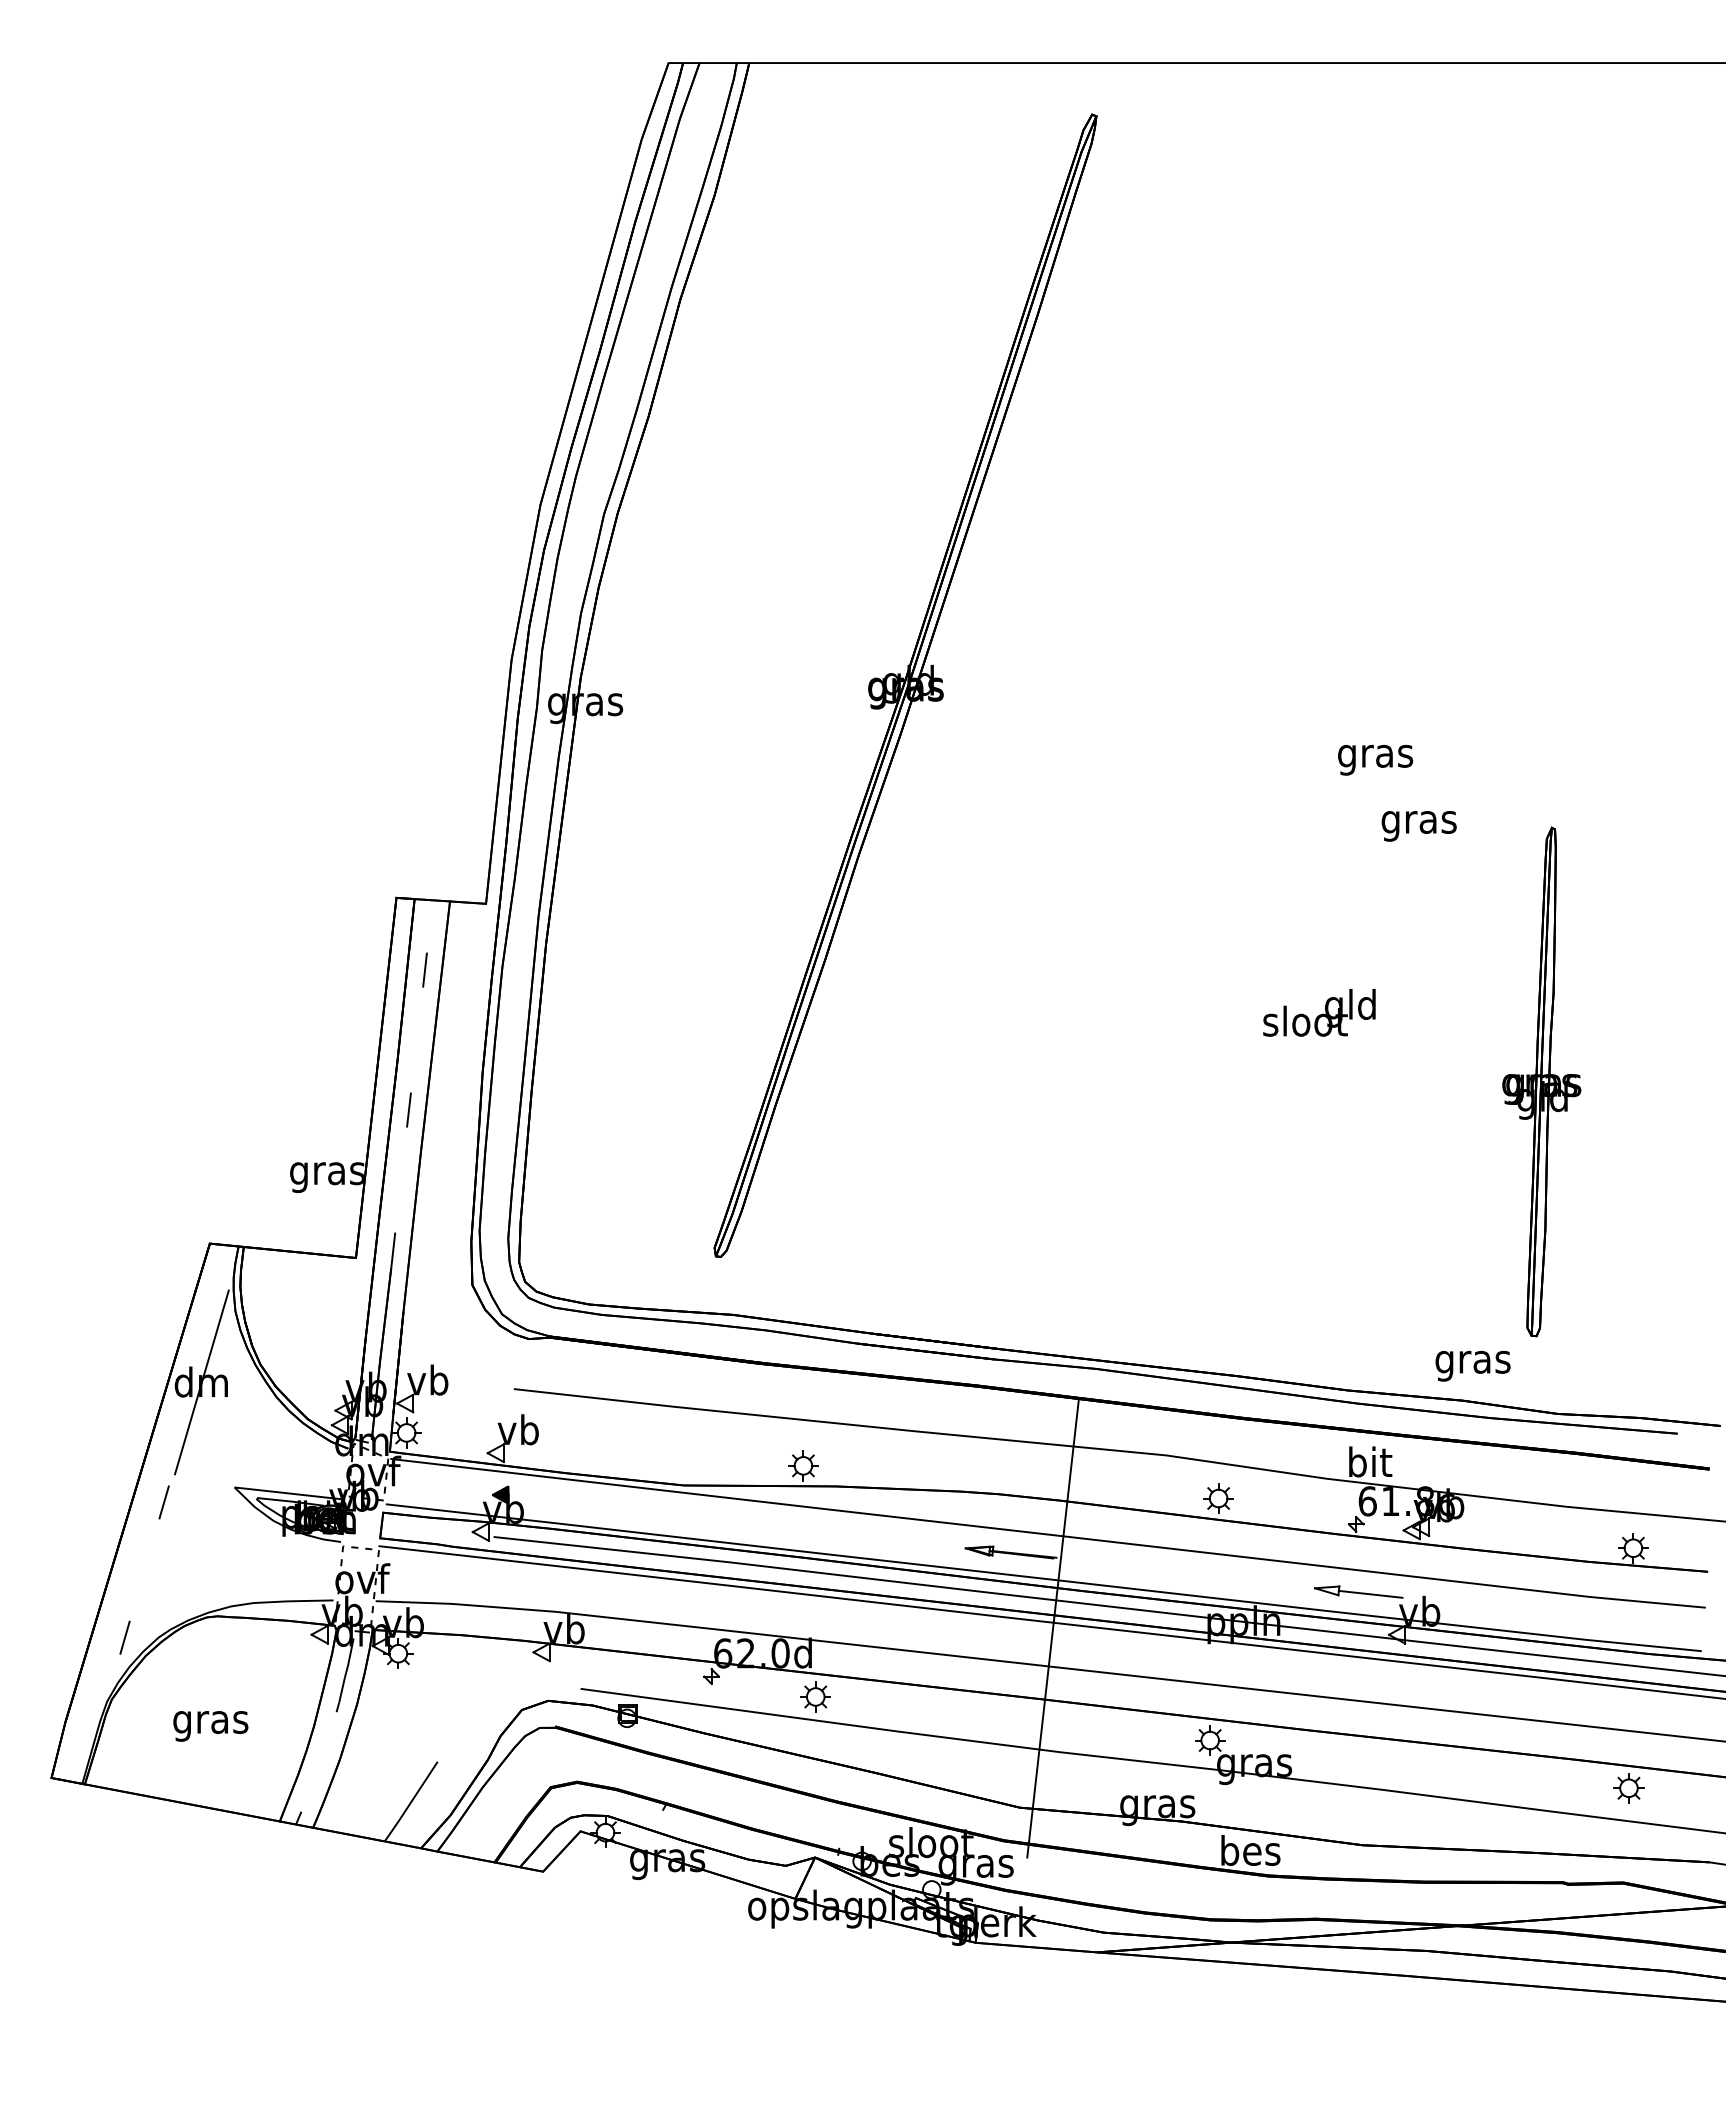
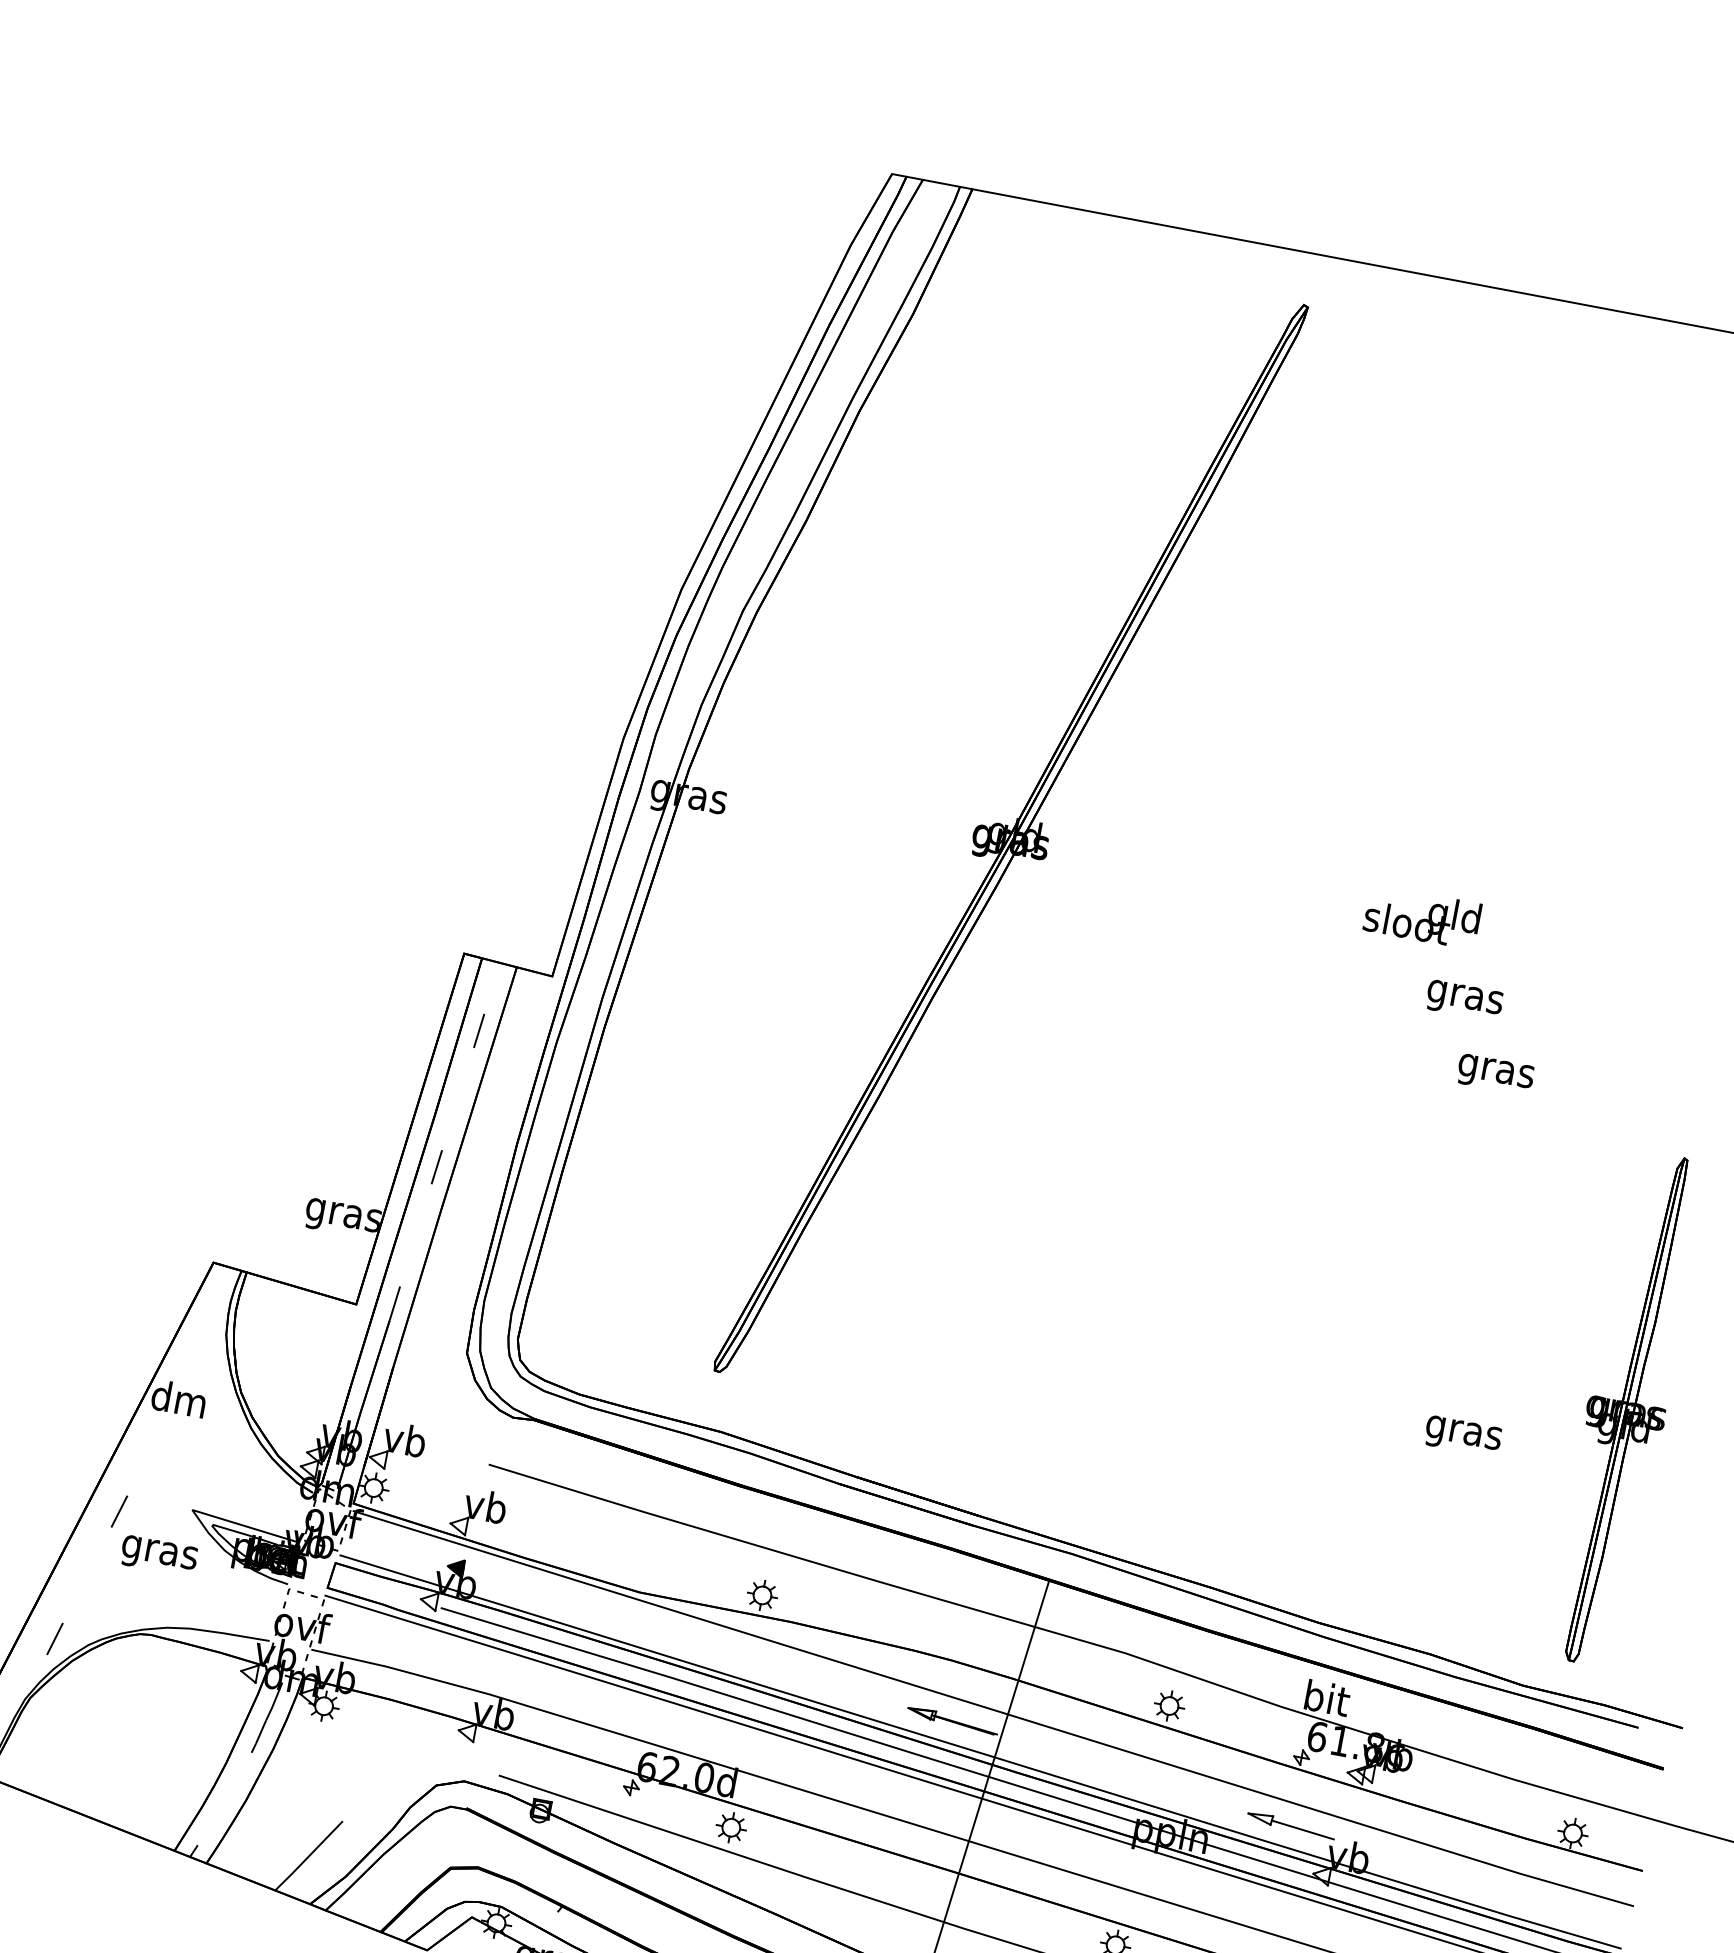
text: (1319, 1012) -> (1422, 916), moved
part: (1541, 1081) -> (1626, 1408), moved
text: (1472, 1365) -> (1462, 1435), moved
line: (201, 1382) -> (179, 1399), removed
text: (210, 1726) -> (158, 1556), moved

